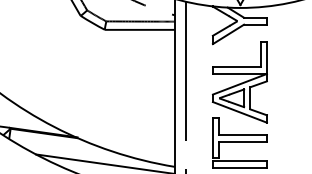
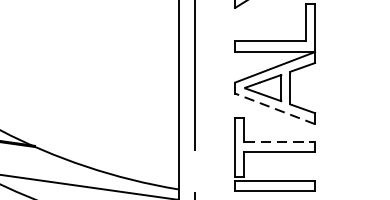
line: (239, 112) -> (274, 109), solid -> dashed
line: (243, 134) -> (280, 141), solid -> dashed

